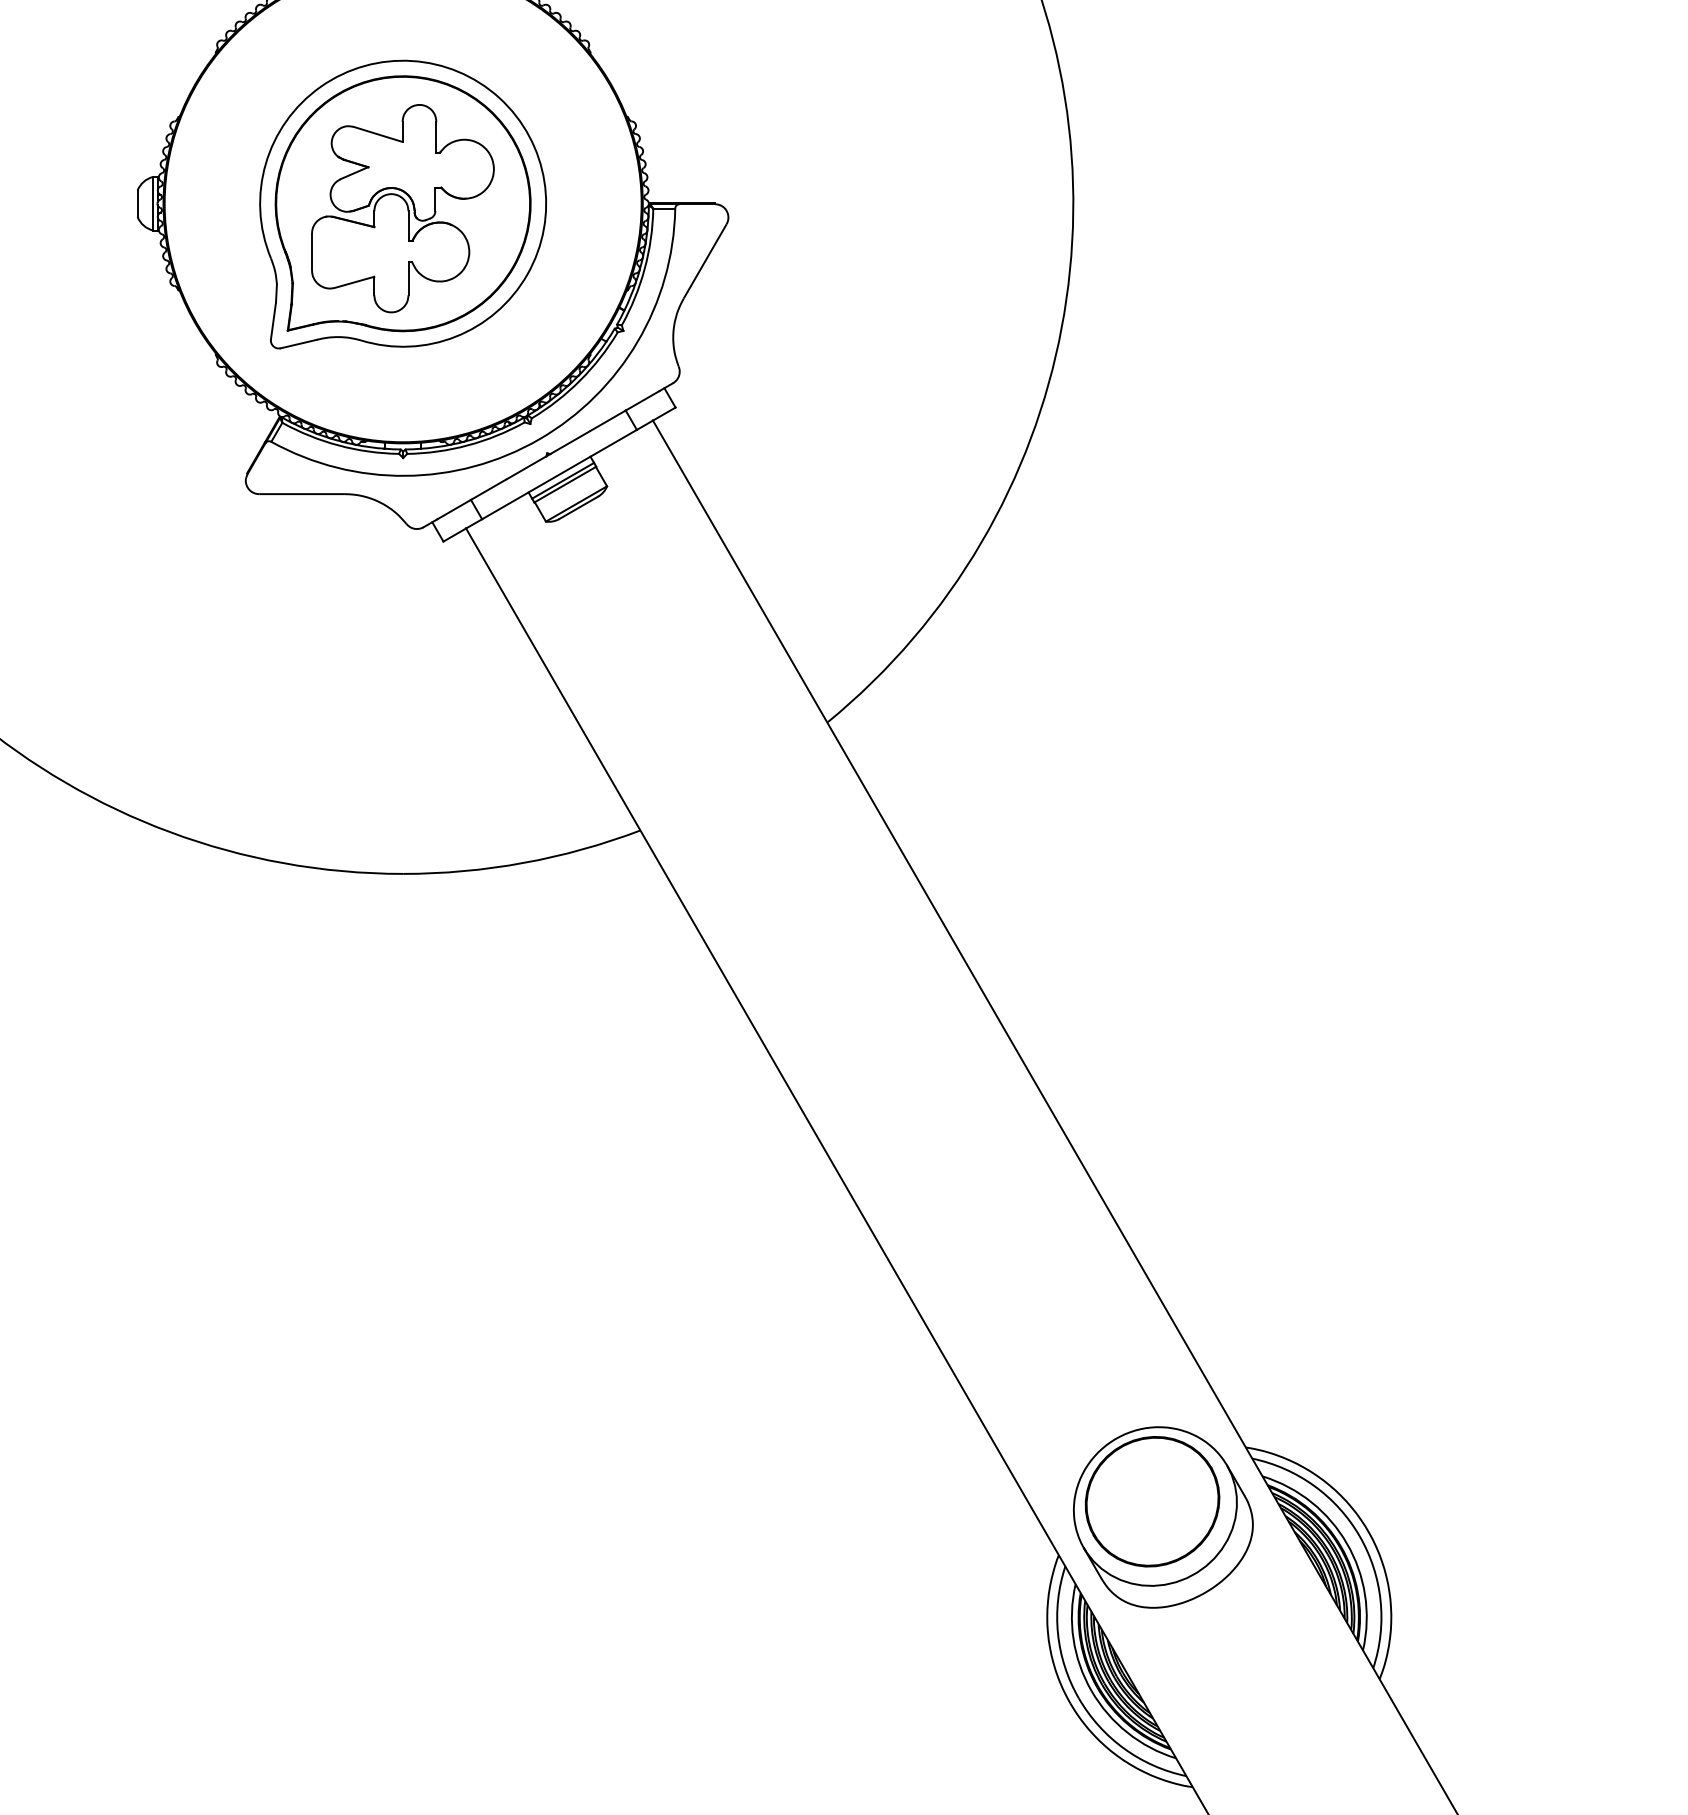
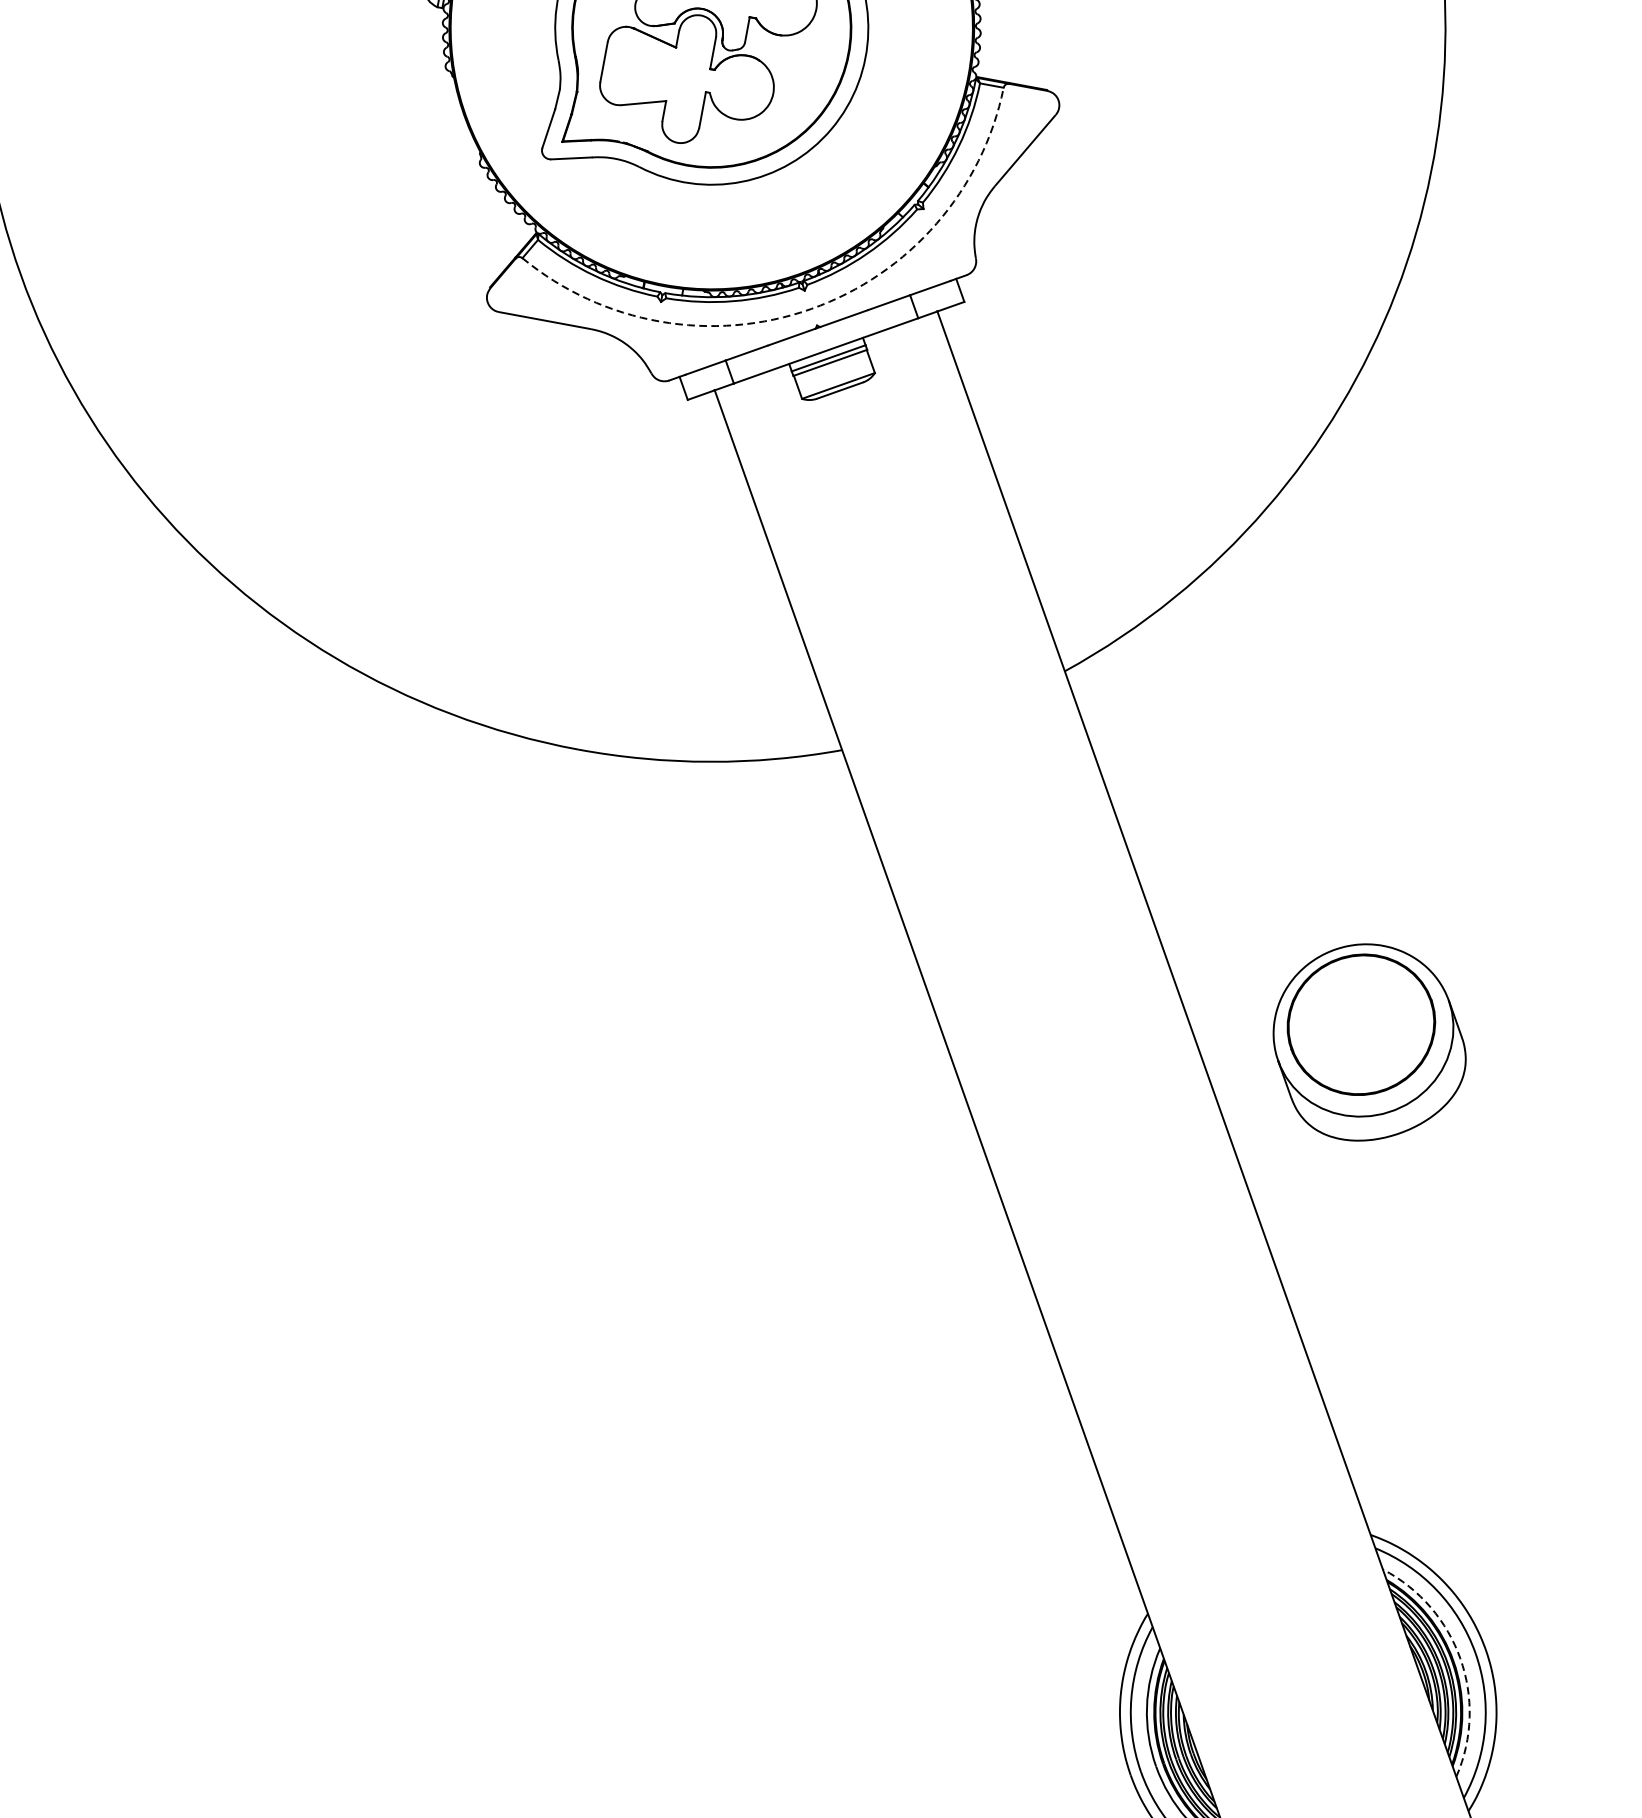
arc: (539, 439) -> (811, 309), solid -> dashed
part: (1163, 1517) -> (1370, 1043), moved
arc: (1347, 1543) -> (1460, 1658), solid -> dashed

